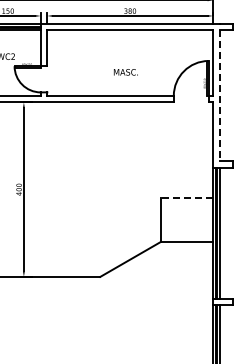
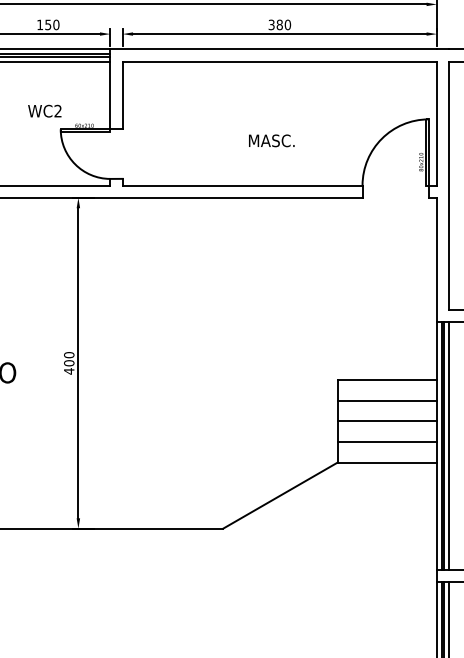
line: (219, 96) -> (449, 186), dashed -> solid
line: (186, 198) -> (386, 380), dashed -> solid
line: (186, 209) -> (386, 400), added
line: (186, 220) -> (386, 421), added
line: (186, 231) -> (386, 442), added

